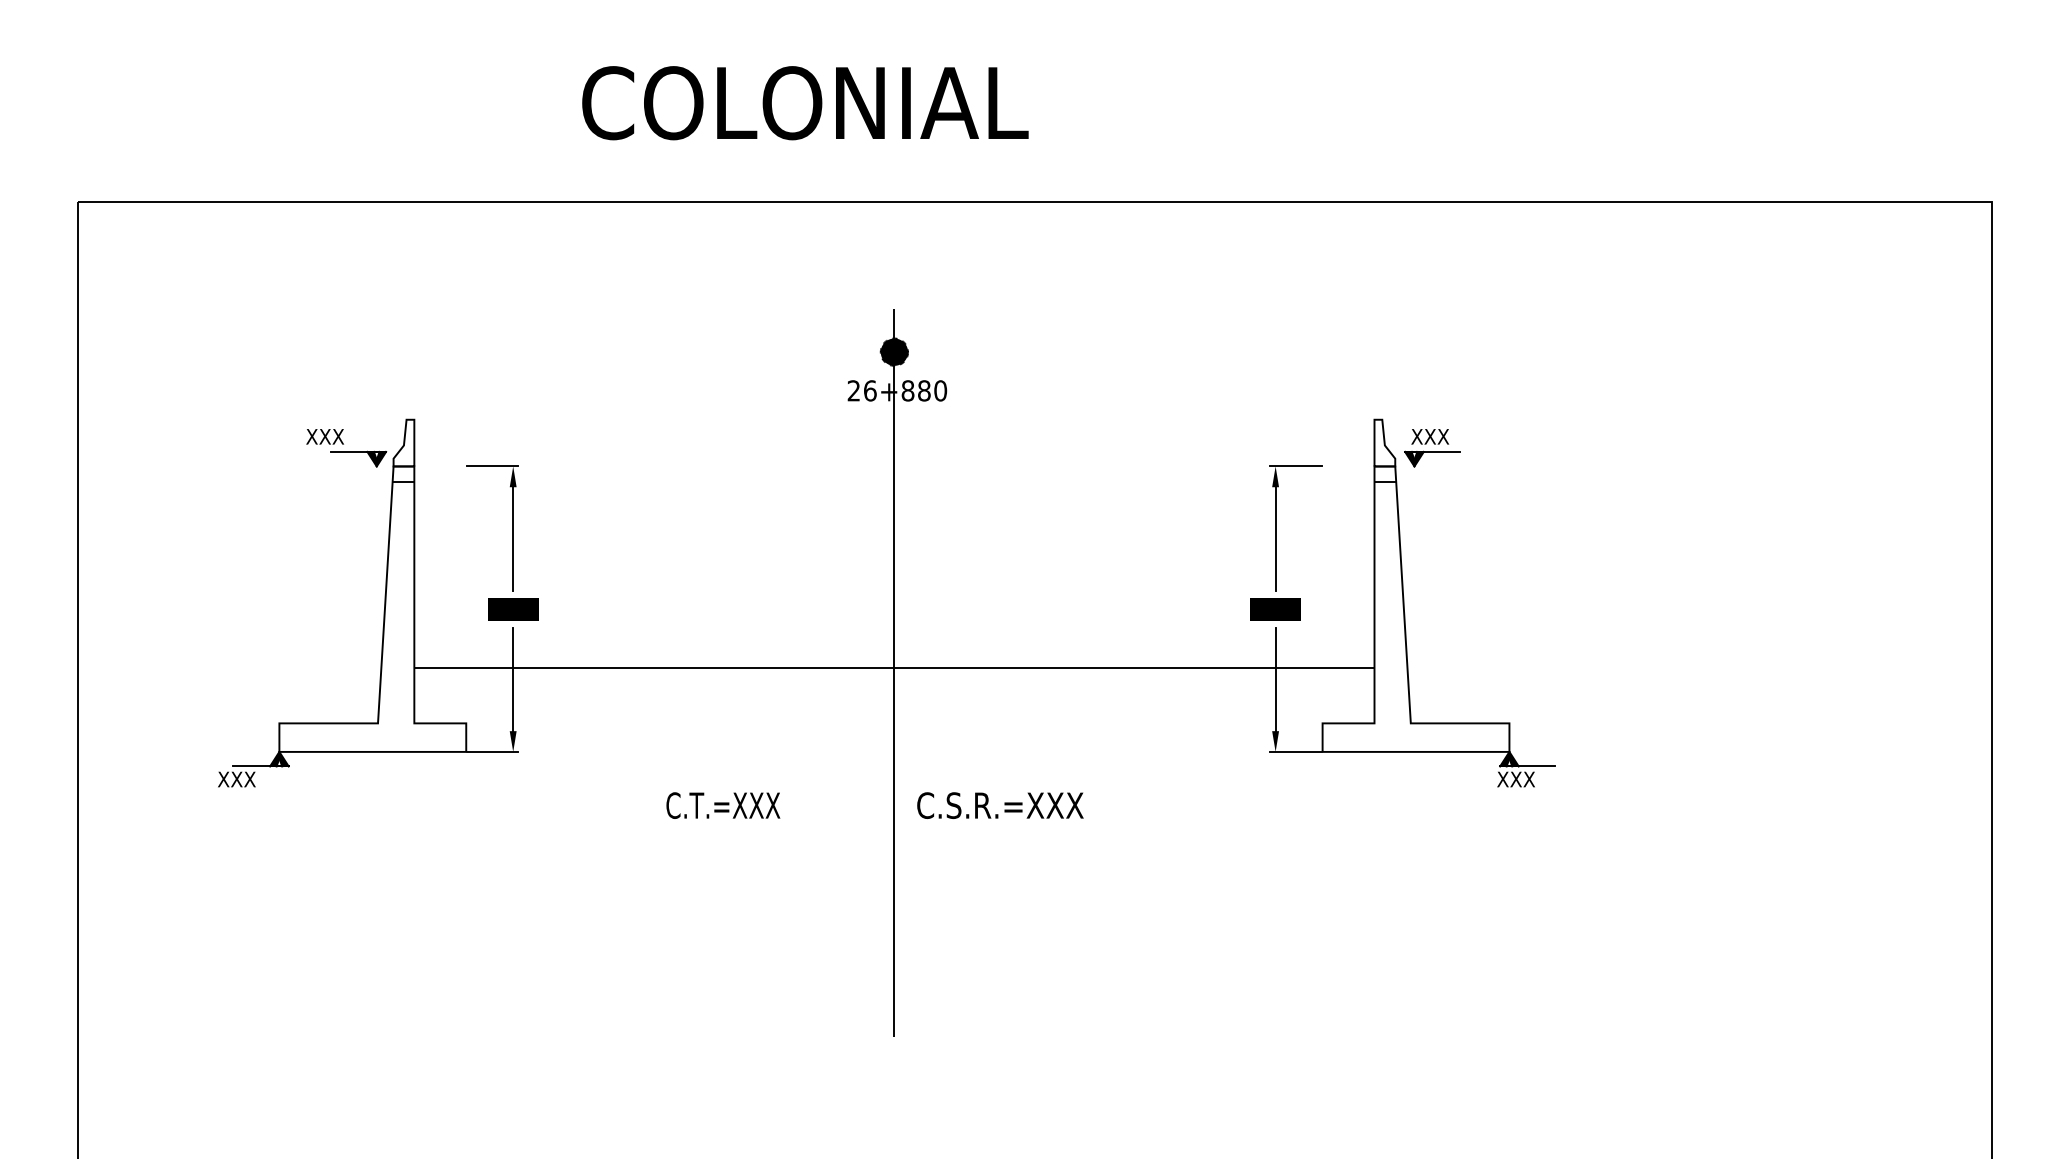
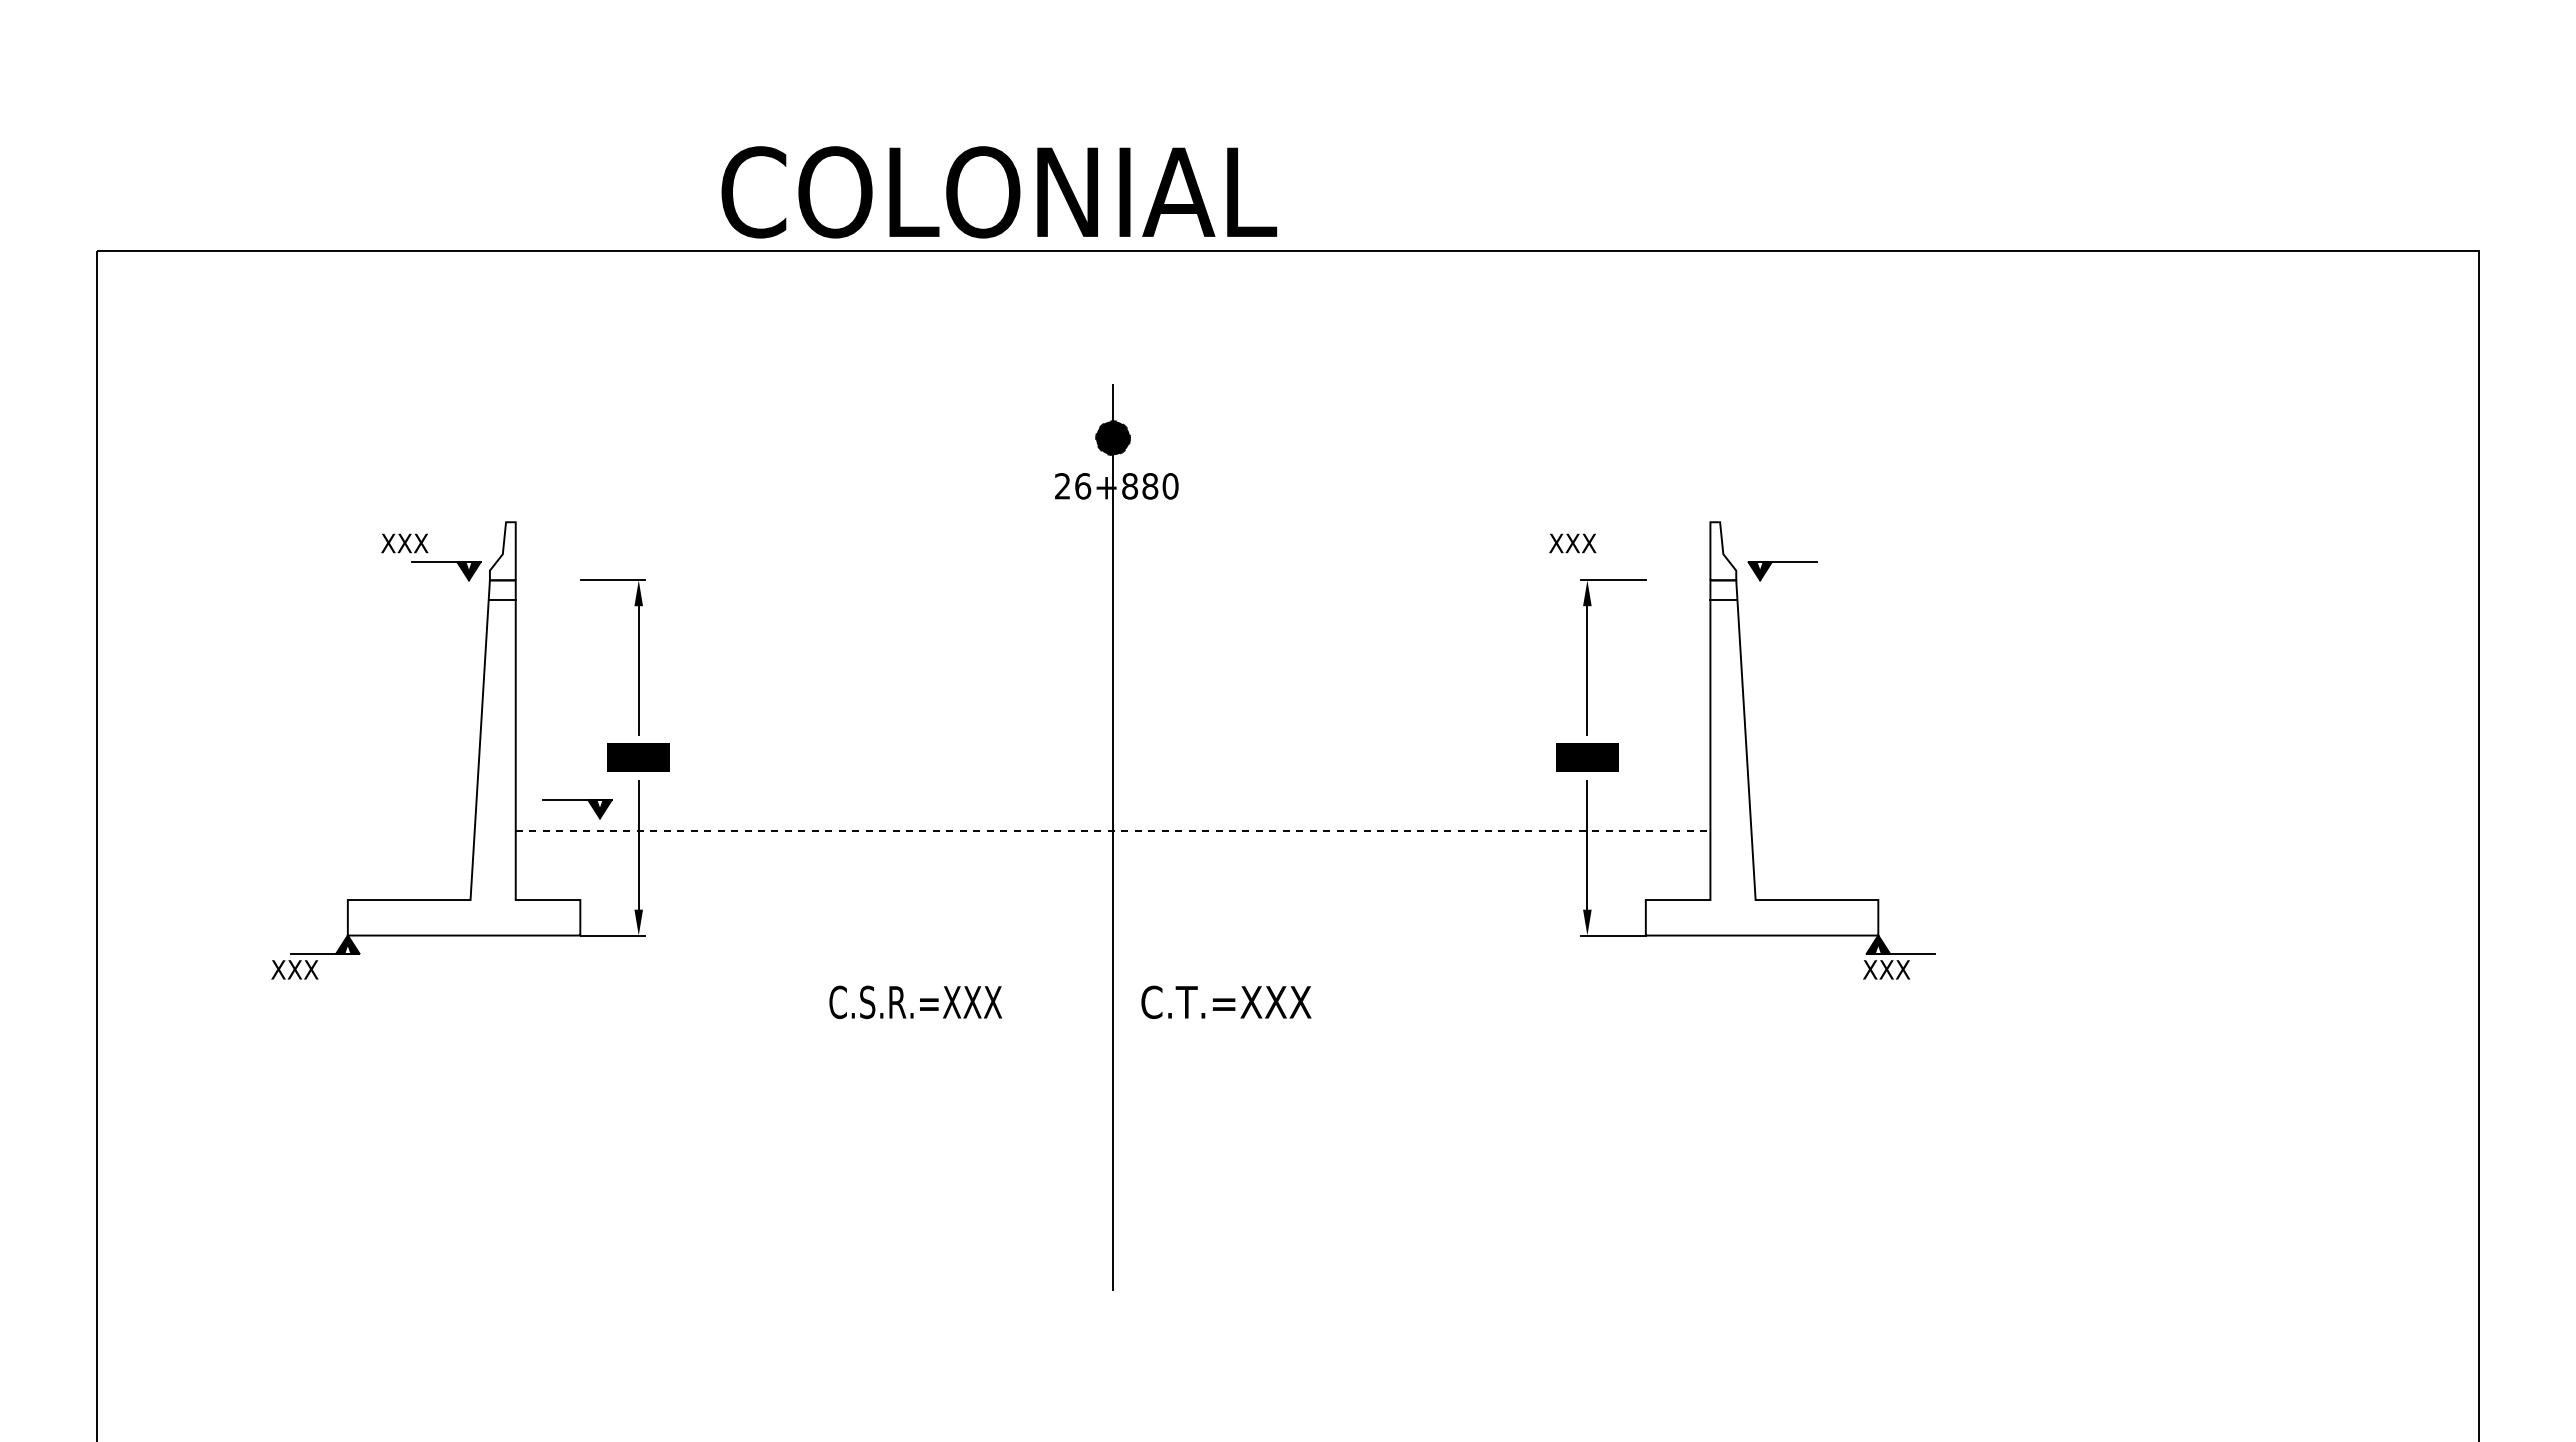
text: (805, 103) -> (999, 192), moved
text: (1430, 436) -> (1572, 543), moved
part: (463, 643) -> (577, 800), added
line: (894, 668) -> (1113, 831), solid -> dashed
text: (747, 805) -> (930, 1002), C.T.=XXX -> C.S.R.=XXX
text: (1013, 805) -> (1261, 1002), C.S.R.=XXX -> C.T.=XXX

